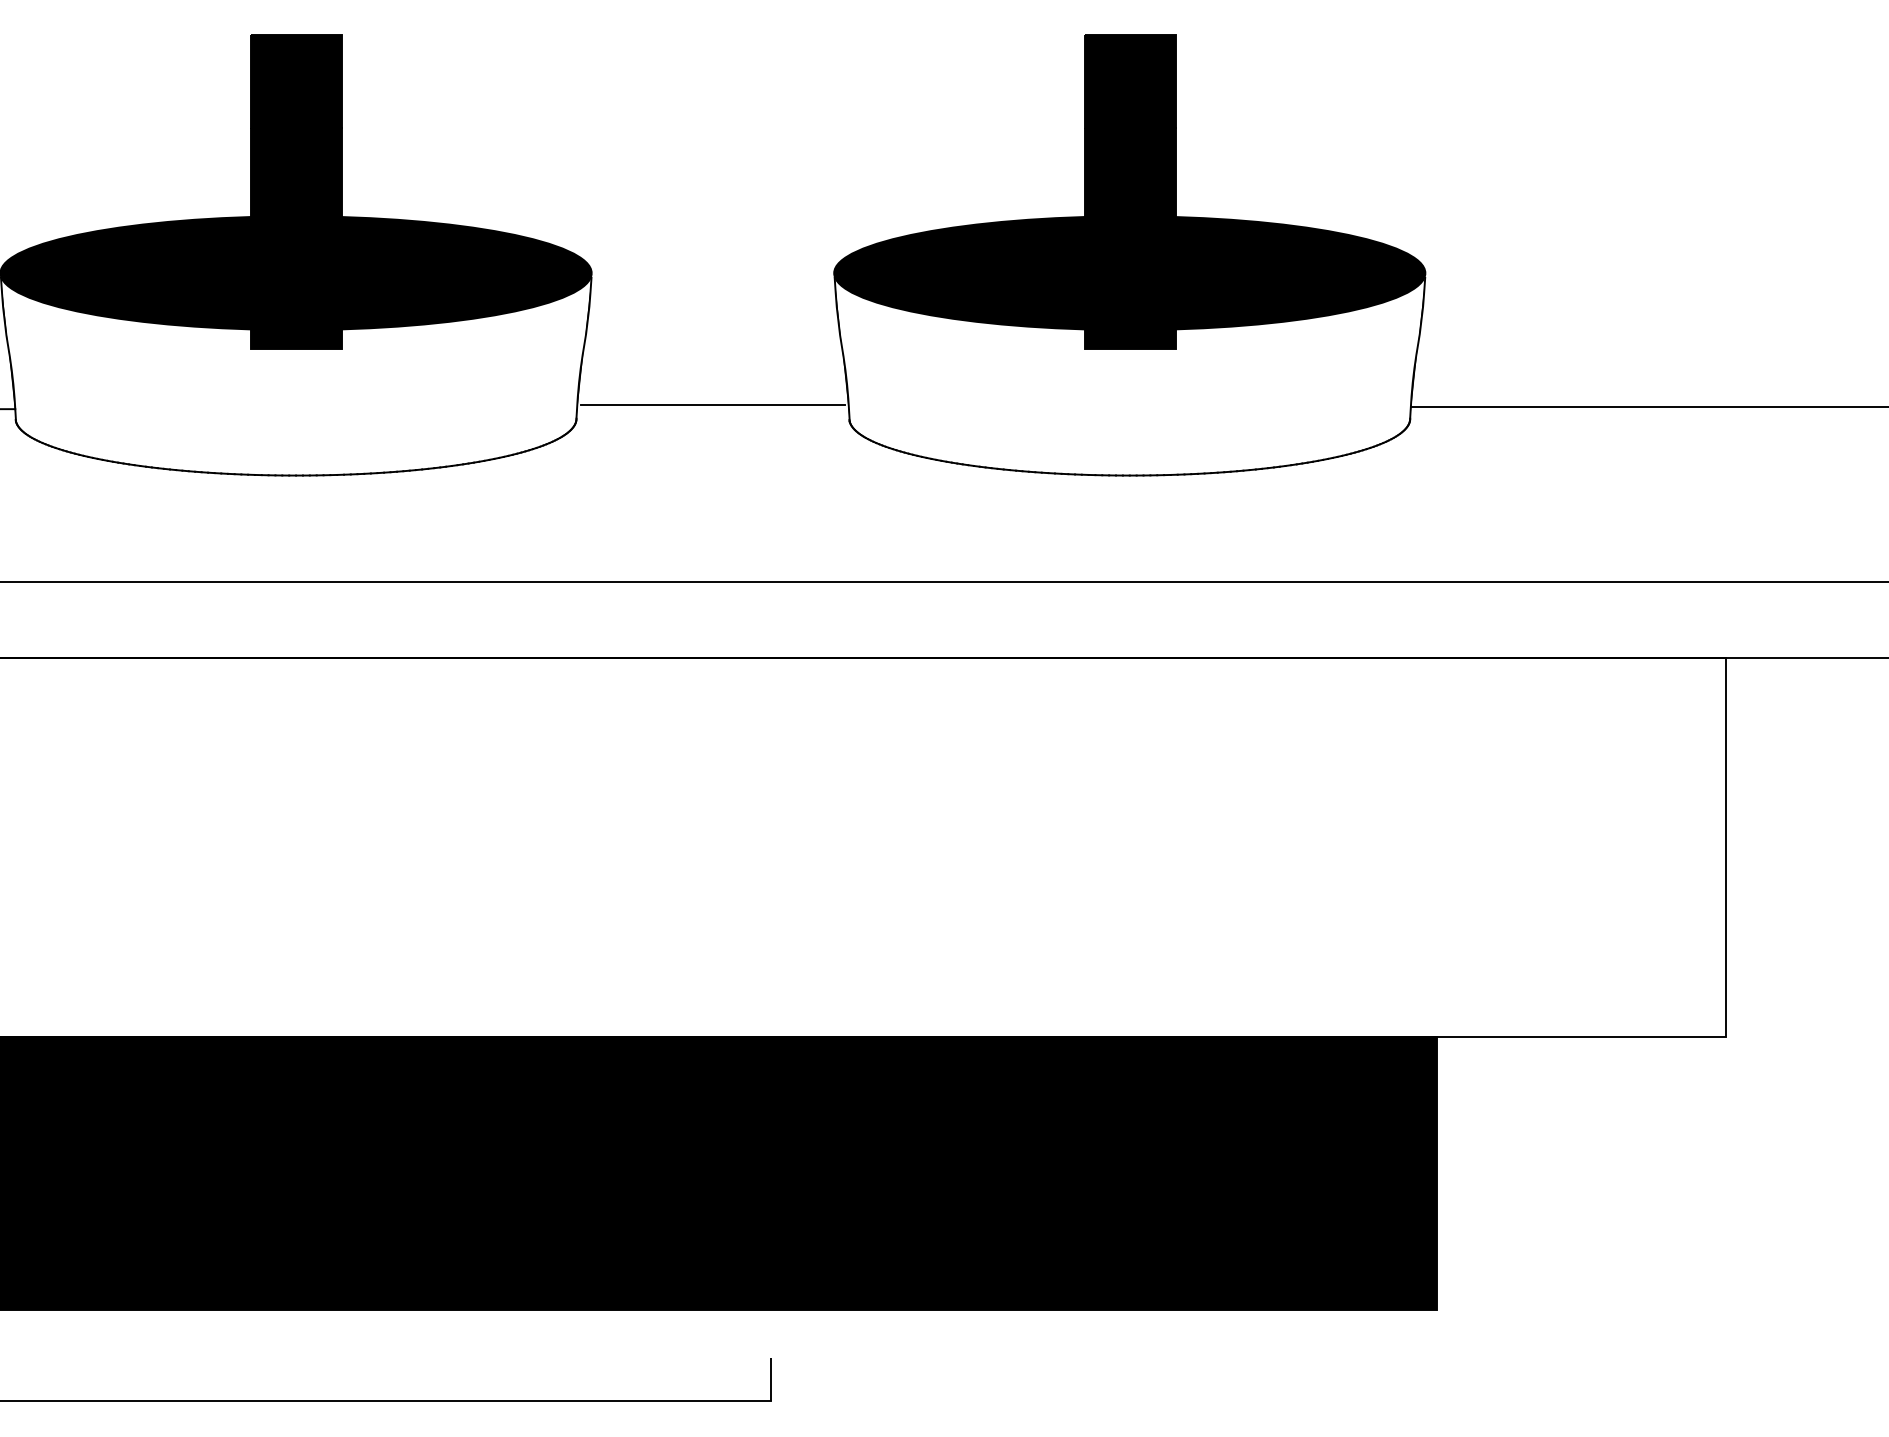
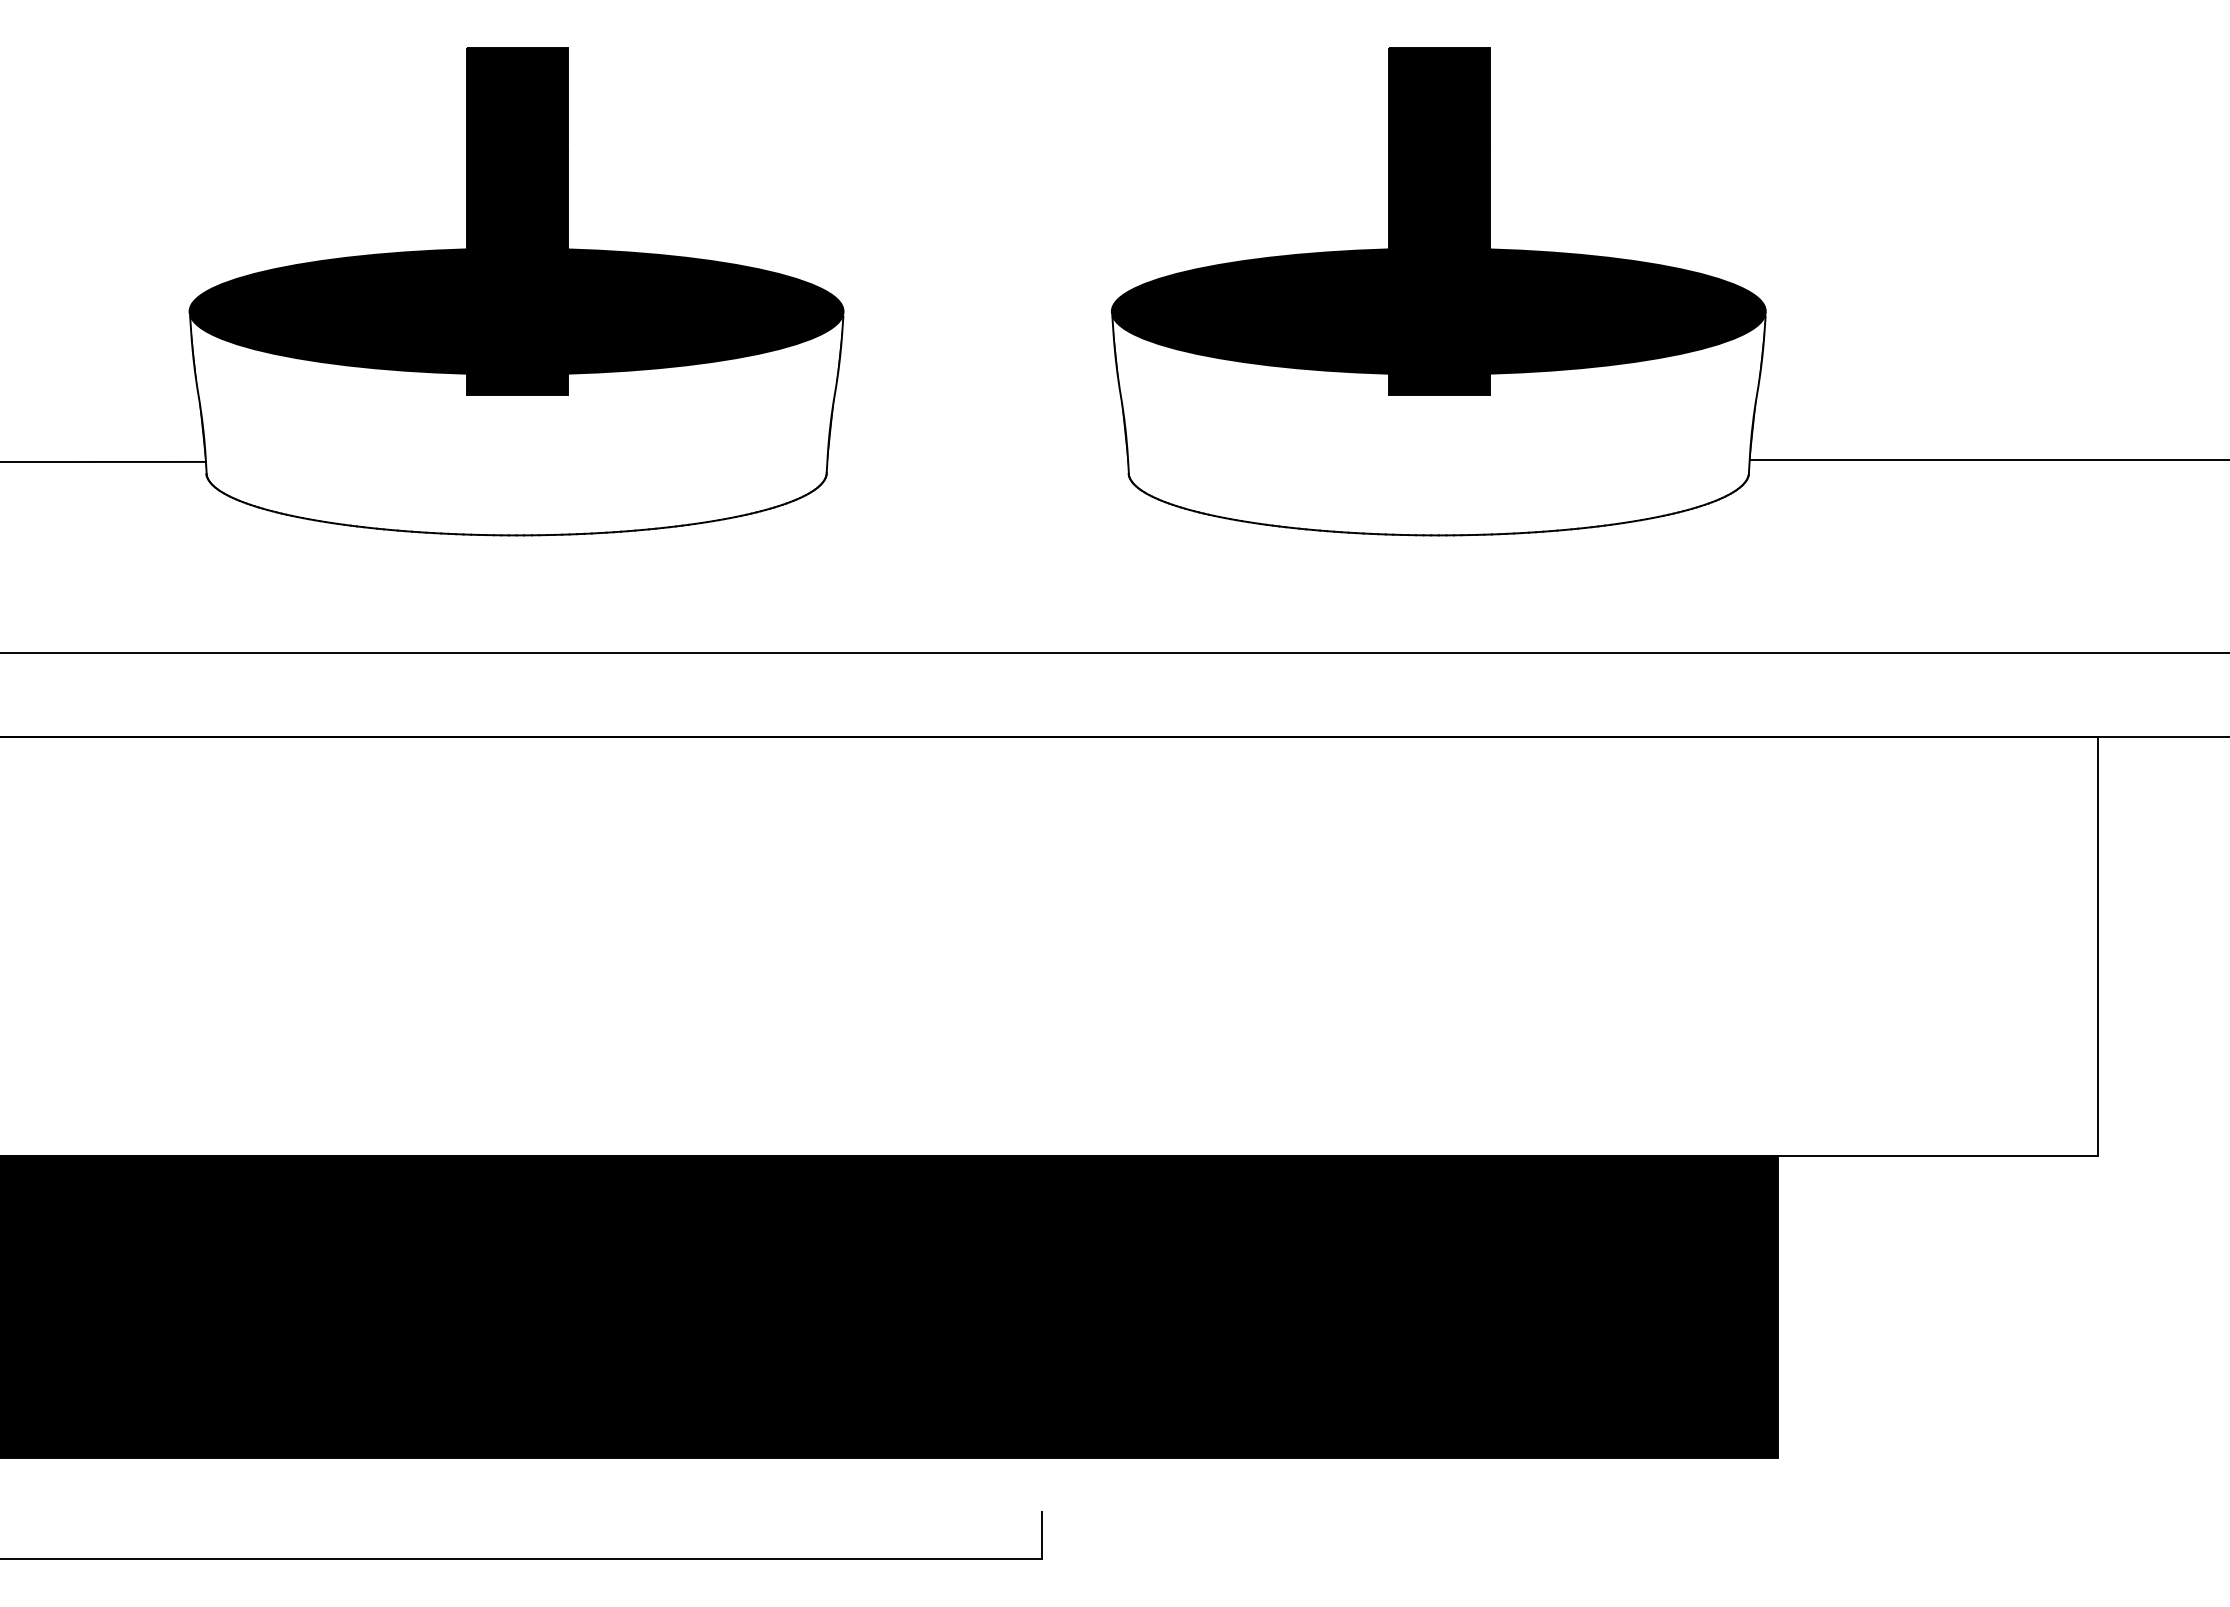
line: (712, 405) -> (977, 457), removed

